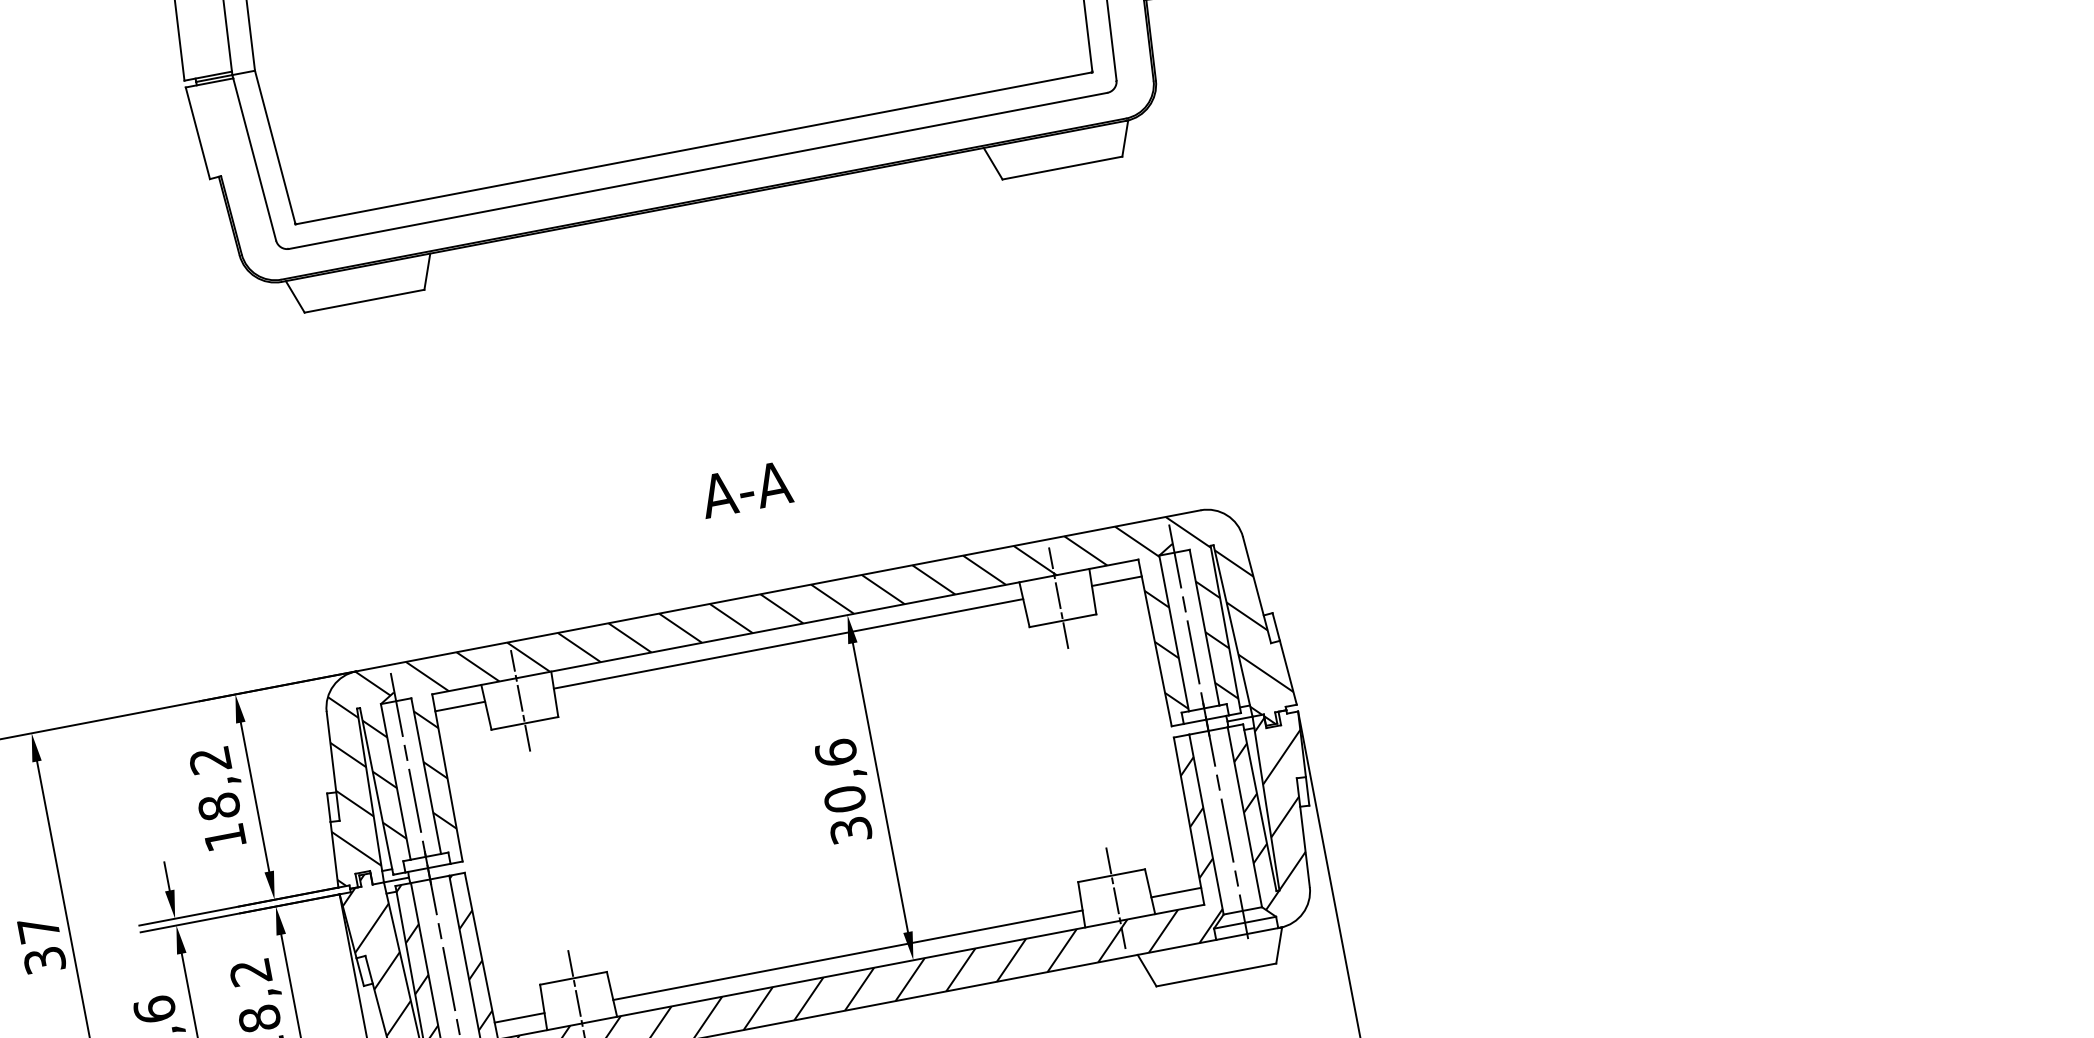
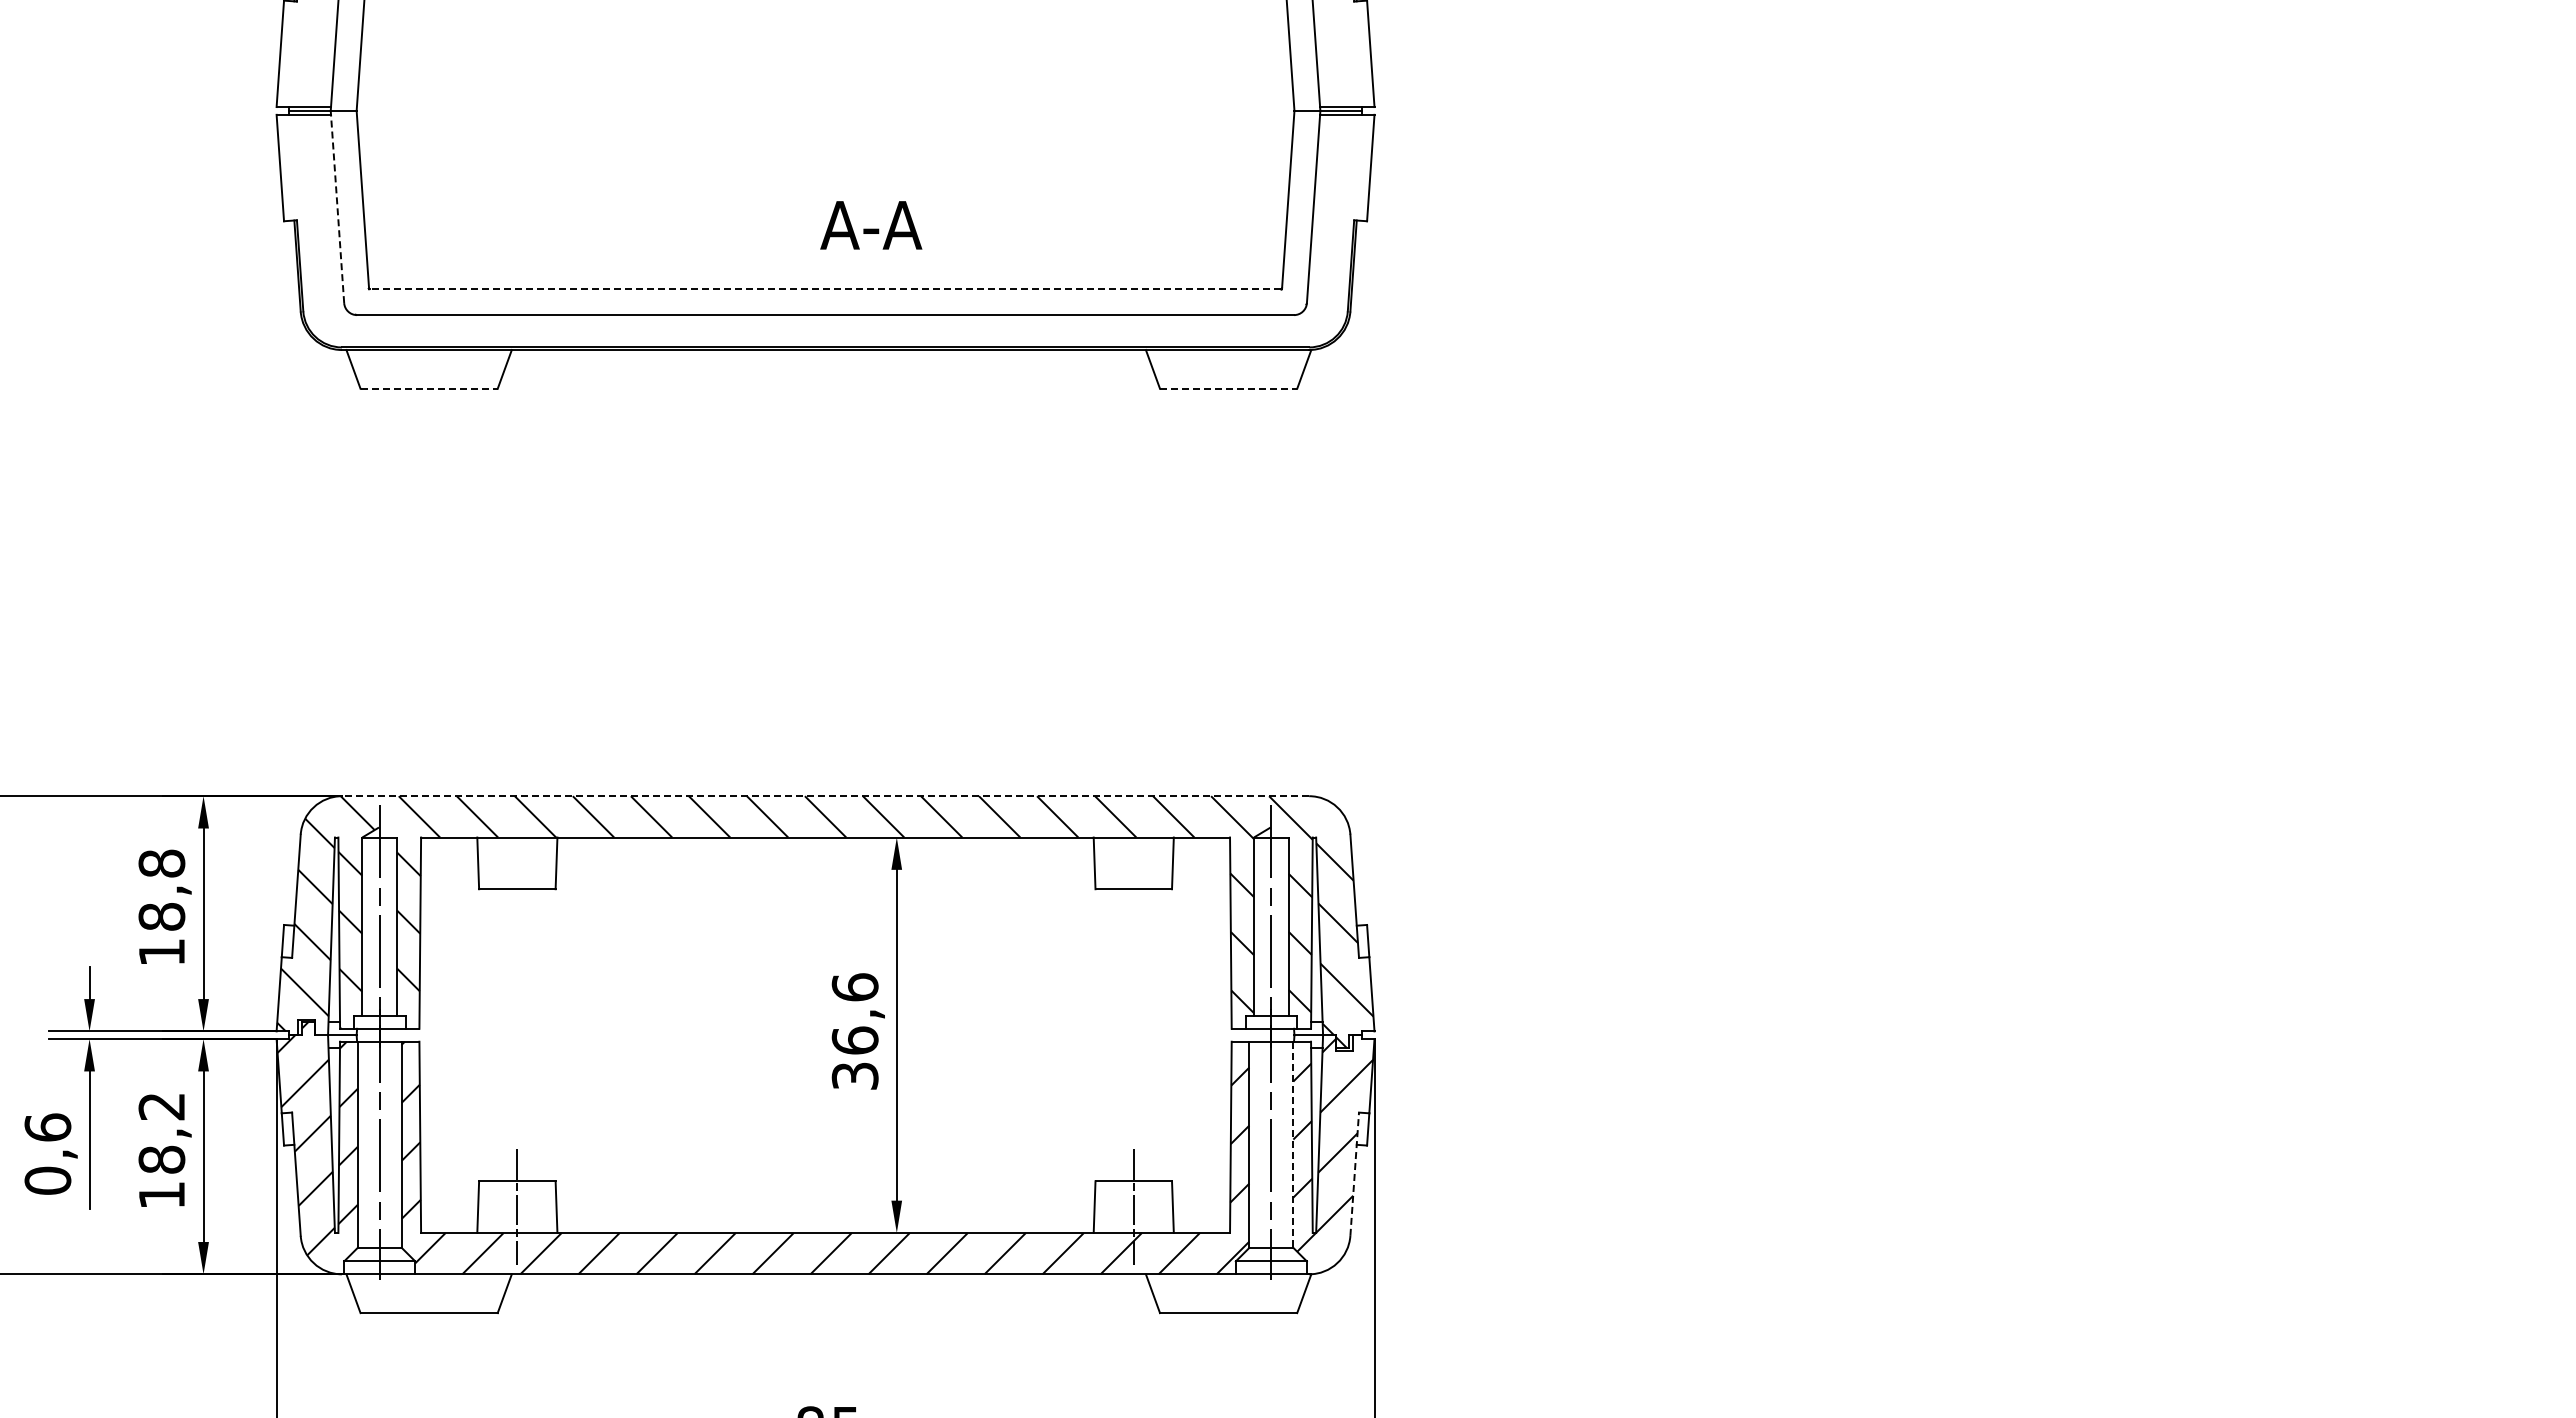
line: (694, 148) -> (825, 289), solid -> dashed
line: (254, 159) -> (337, 208), solid -> dashed
line: (1062, 167) -> (1228, 388), solid -> dashed
line: (364, 300) -> (429, 388), solid -> dashed
text: (746, 489) -> (871, 225), moved
line: (1116, 580) -> (1201, 856), removed
line: (778, 591) -> (825, 796), solid -> dashed
line: (1058, 598) -> (1133, 863), removed
line: (788, 643) -> (825, 856), removed
line: (520, 700) -> (517, 863), removed
line: (459, 706) -> (448, 856), removed
text: (209, 760) -> (161, 863), 18,2 -> 18,8
text: (844, 799) -> (854, 1040), 30,6 -> 36,6
line: (1245, 817) -> (1293, 1145), solid -> dashed
line: (1303, 833) -> (1354, 1174), solid -> dashed
line: (1176, 892) -> (1201, 1213), removed
line: (847, 955) -> (825, 1213), removed
line: (518, 1017) -> (448, 1213), removed

